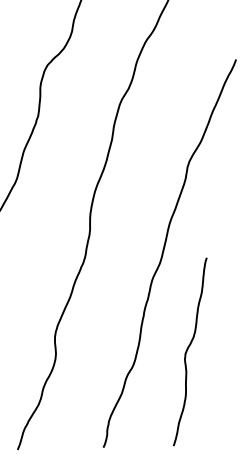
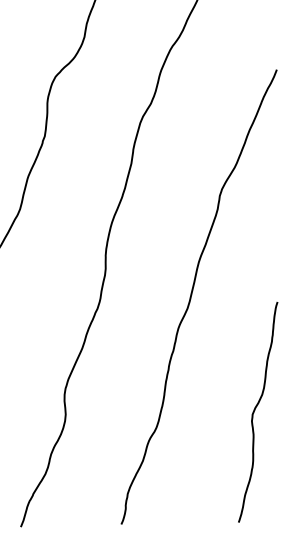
curve: (187, 351) -> (254, 411), moved

